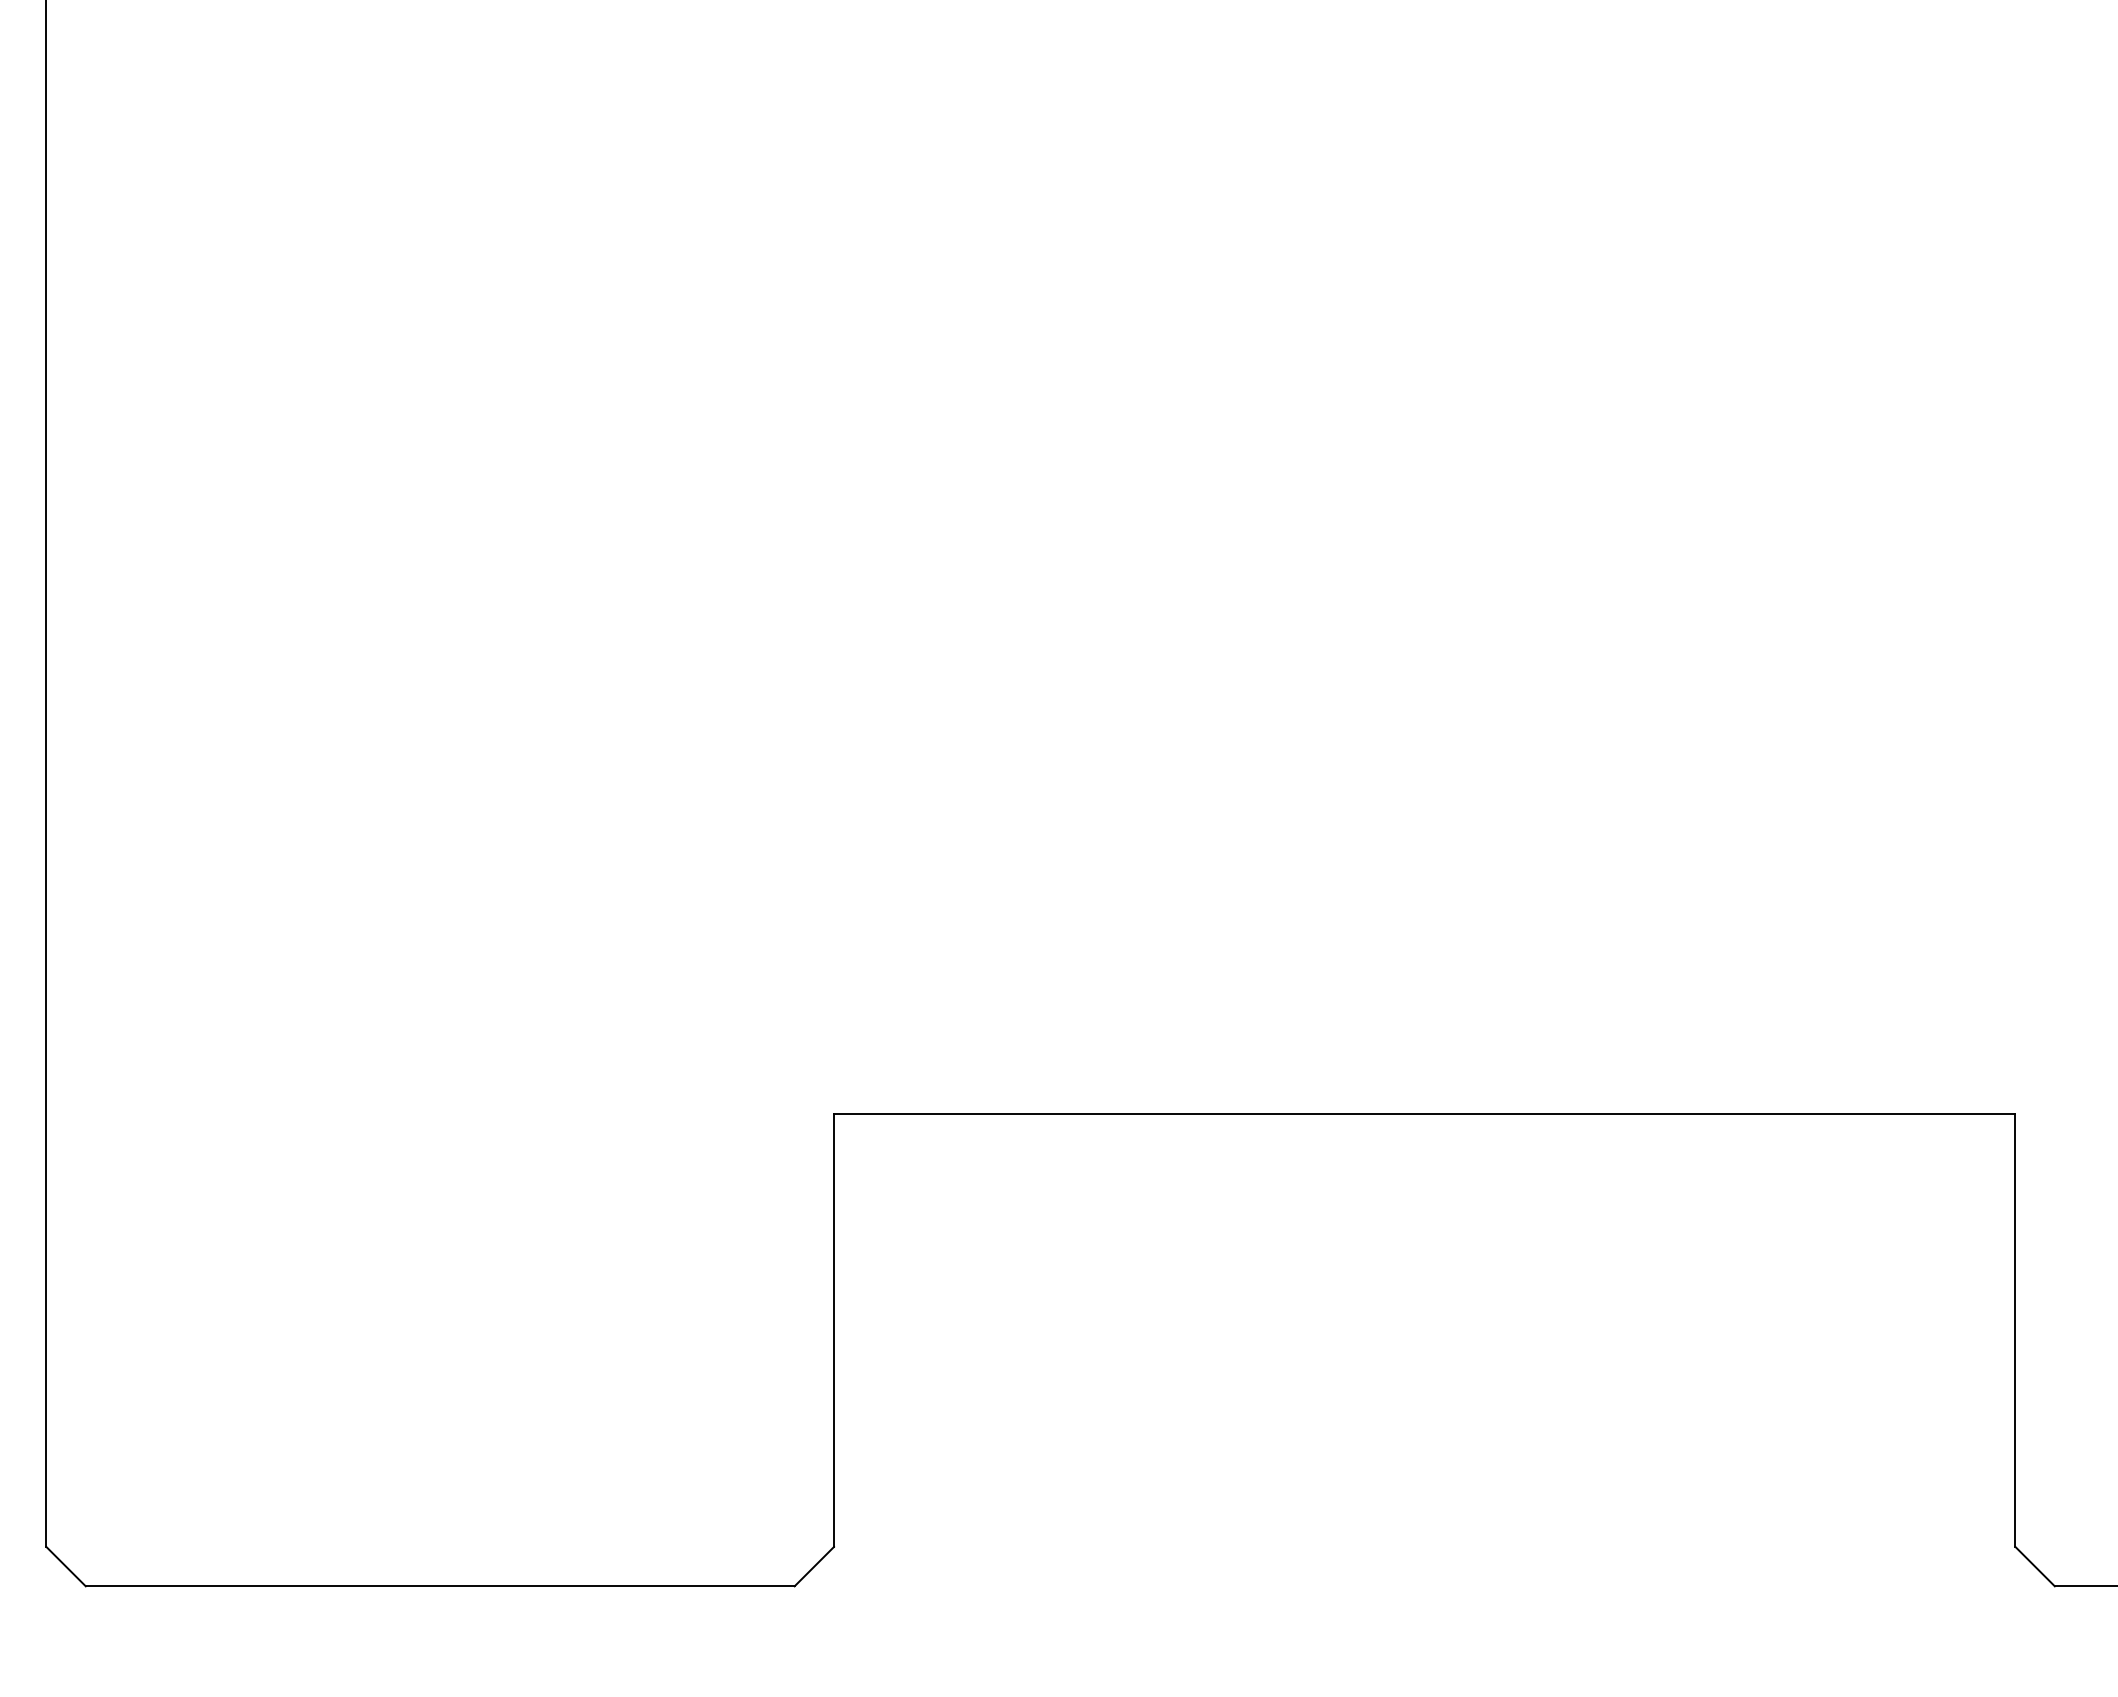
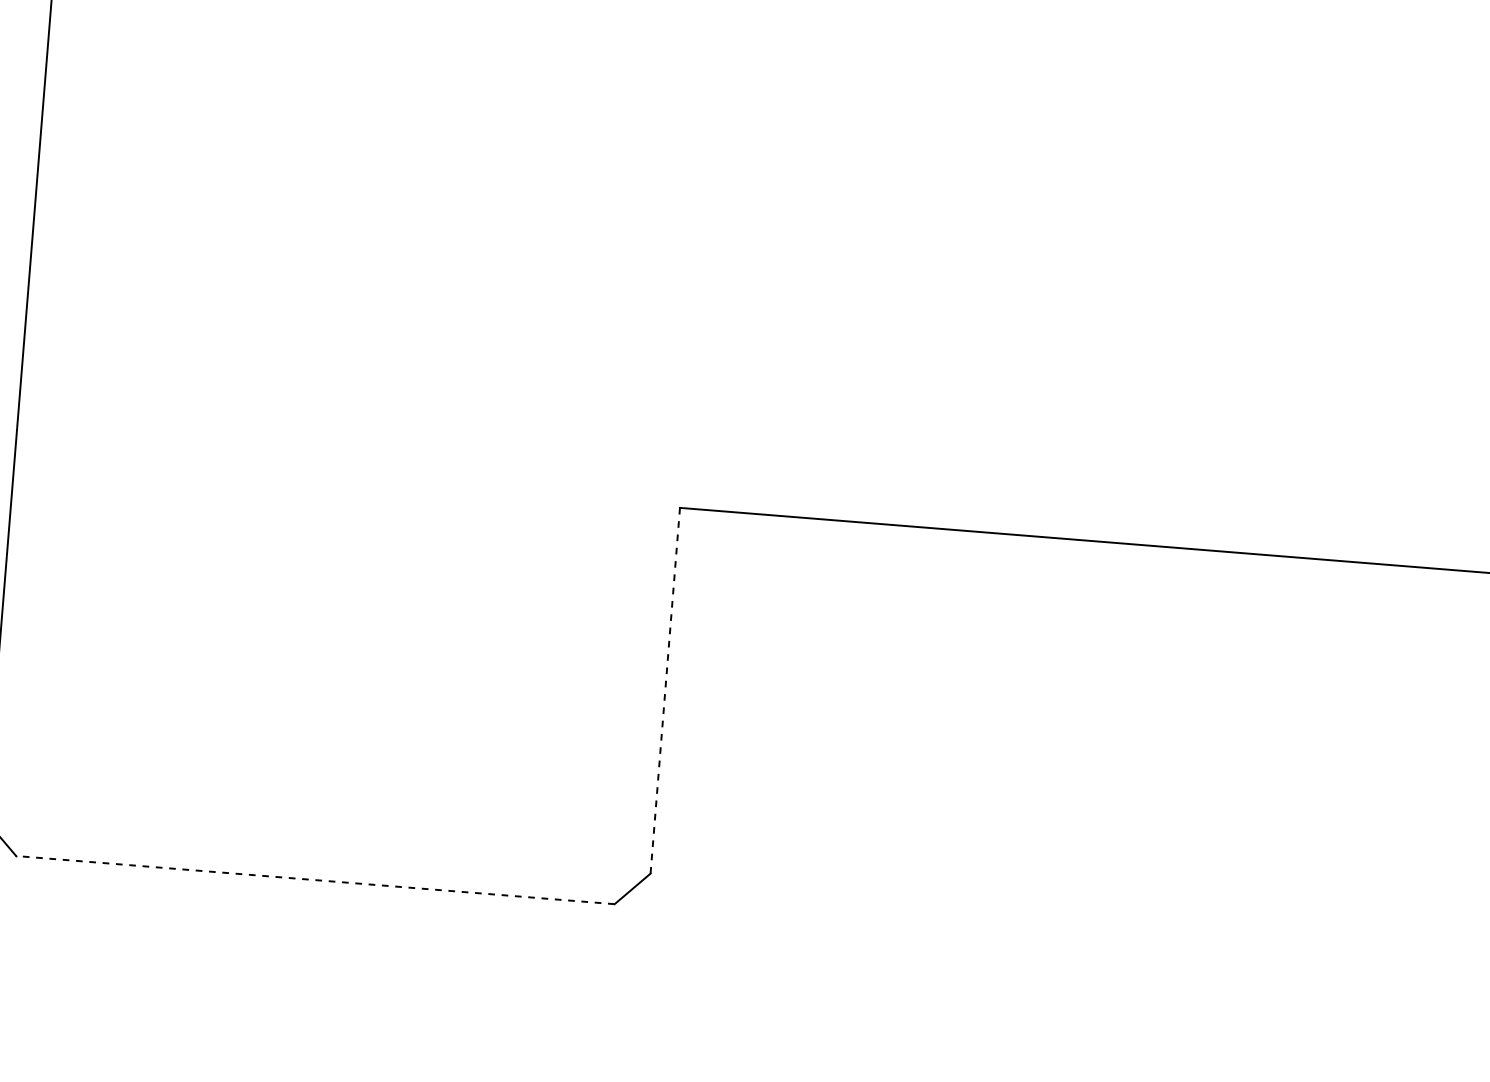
line: (834, 1330) -> (665, 690), solid -> dashed
line: (439, 1586) -> (314, 880), solid -> dashed

